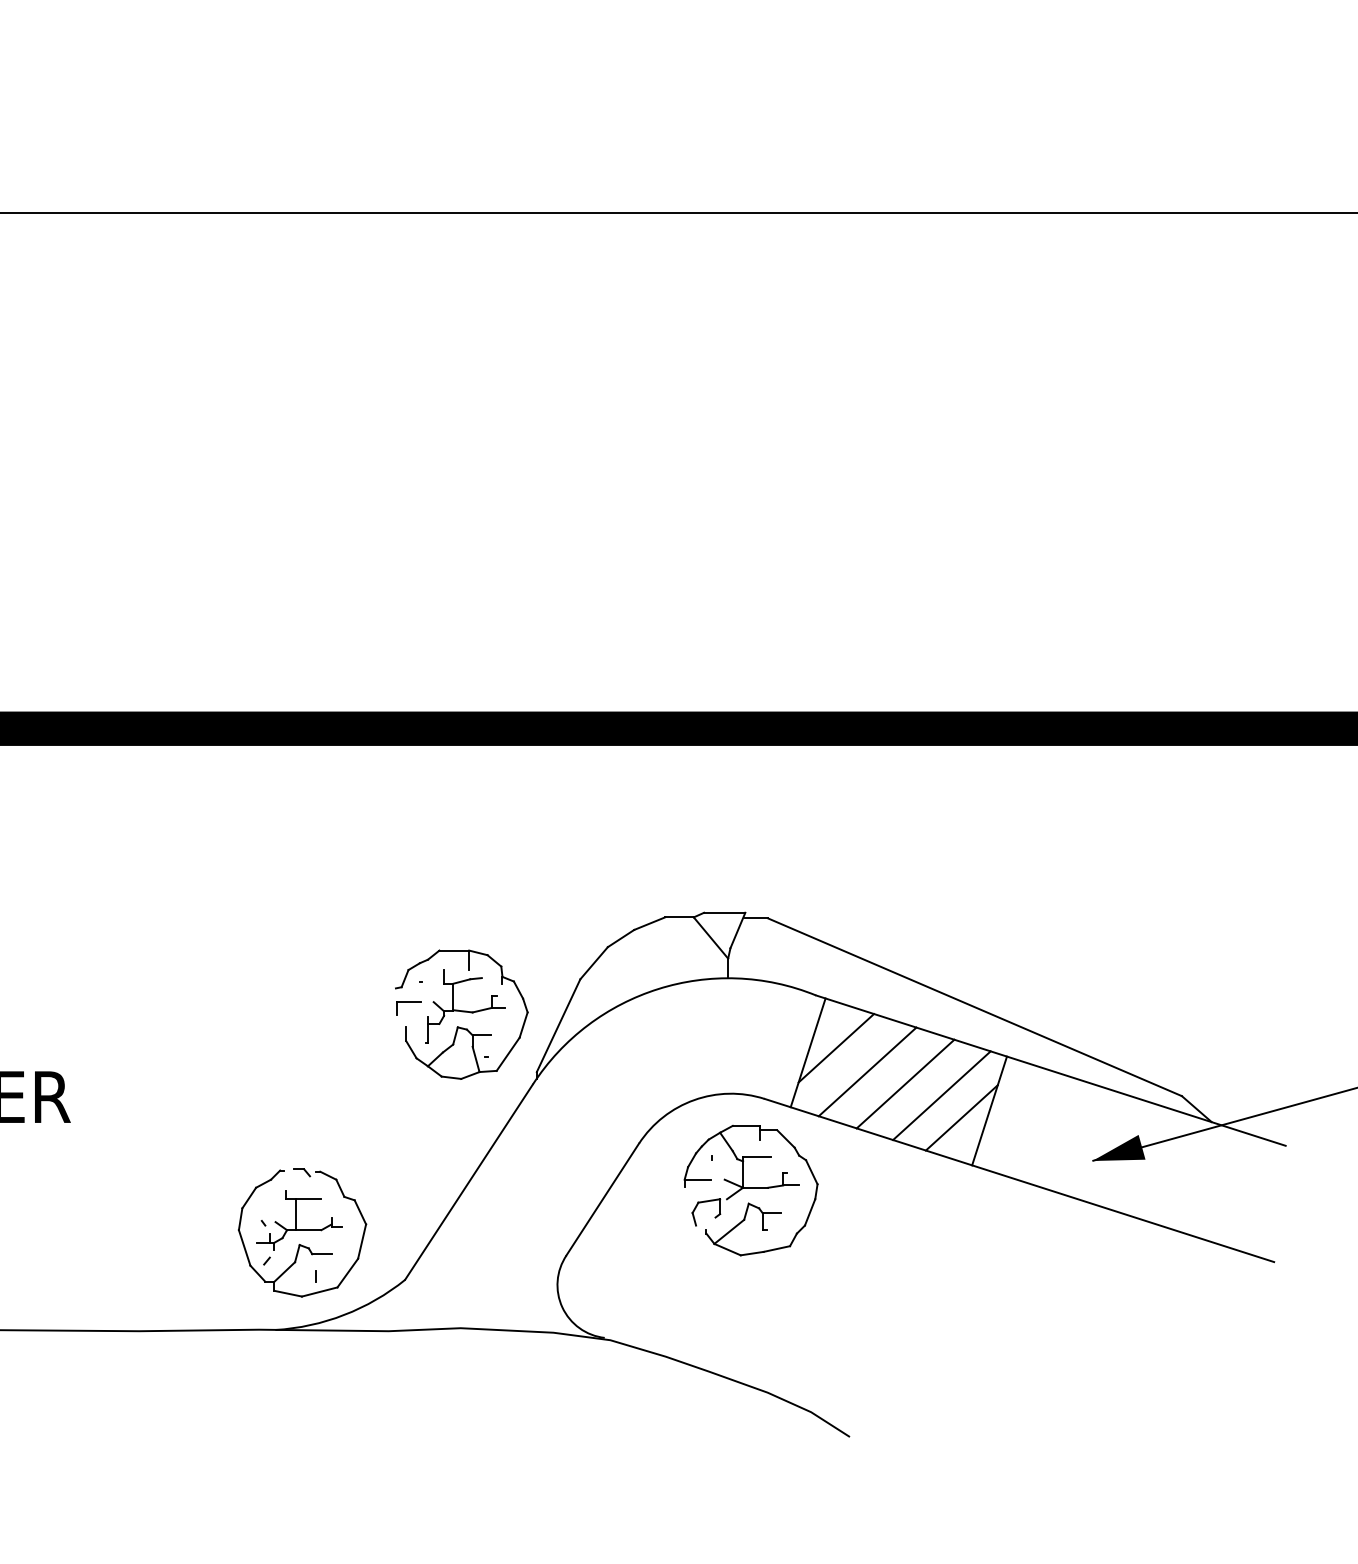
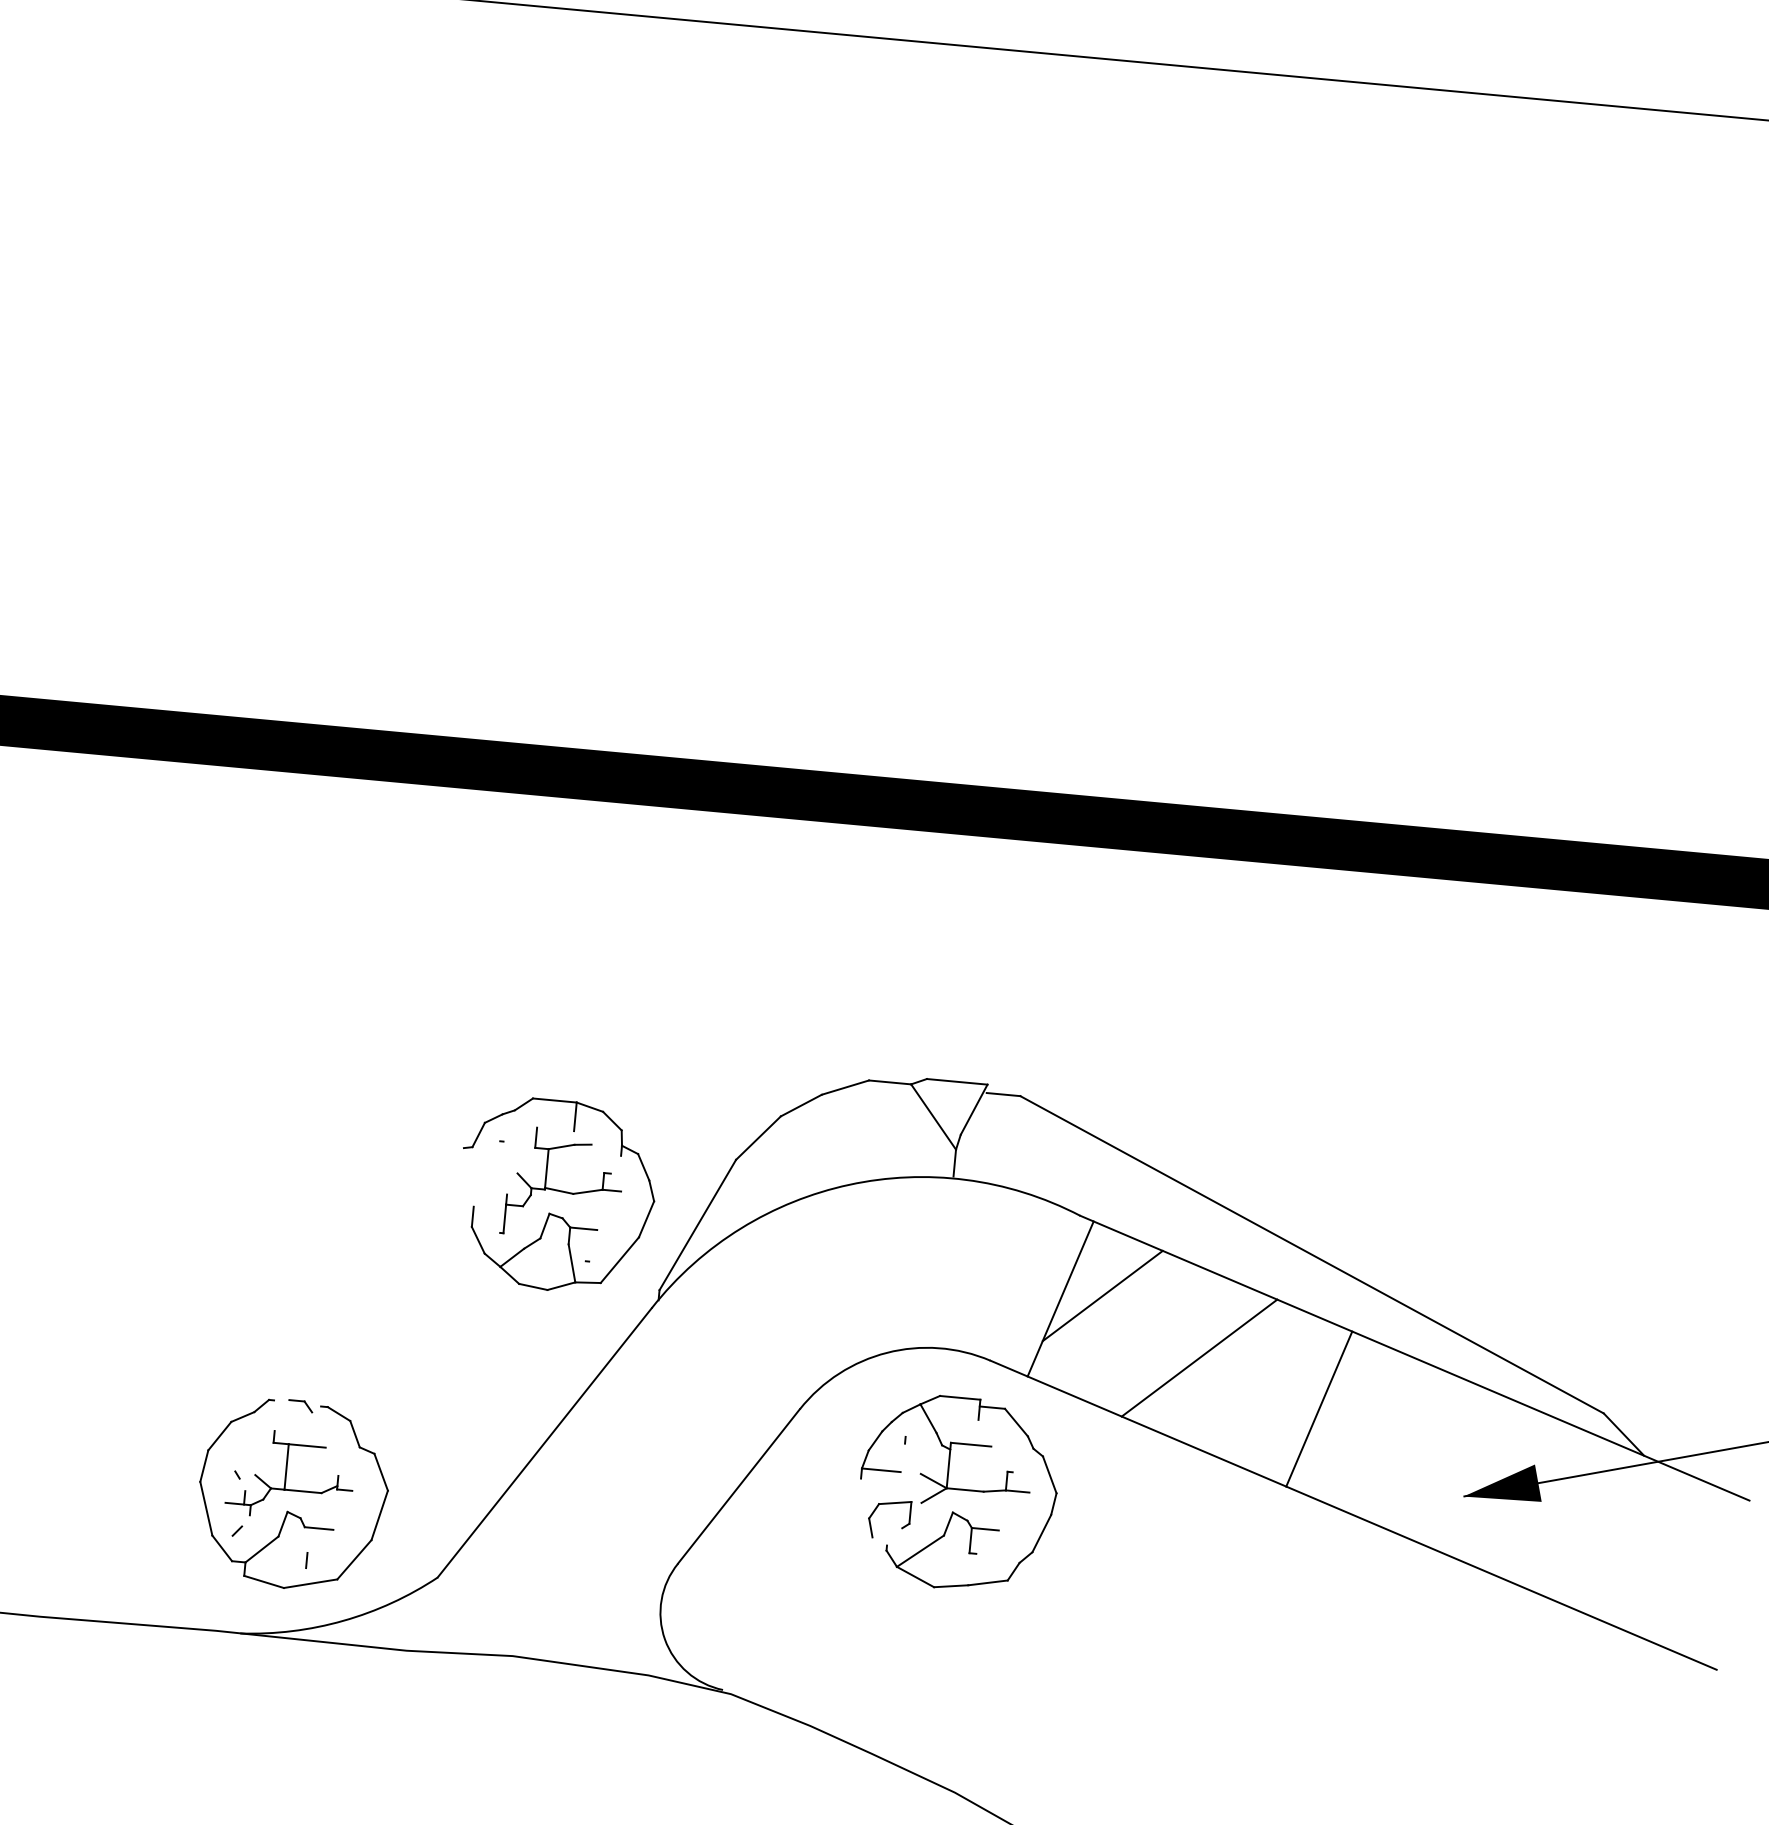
part: (408, 1008) -> (479, 1179), removed
line: (867, 1071) -> (1145, 1334), removed
line: (941, 1095) -> (1250, 1379), removed
line: (961, 1117) -> (1277, 1414), removed

